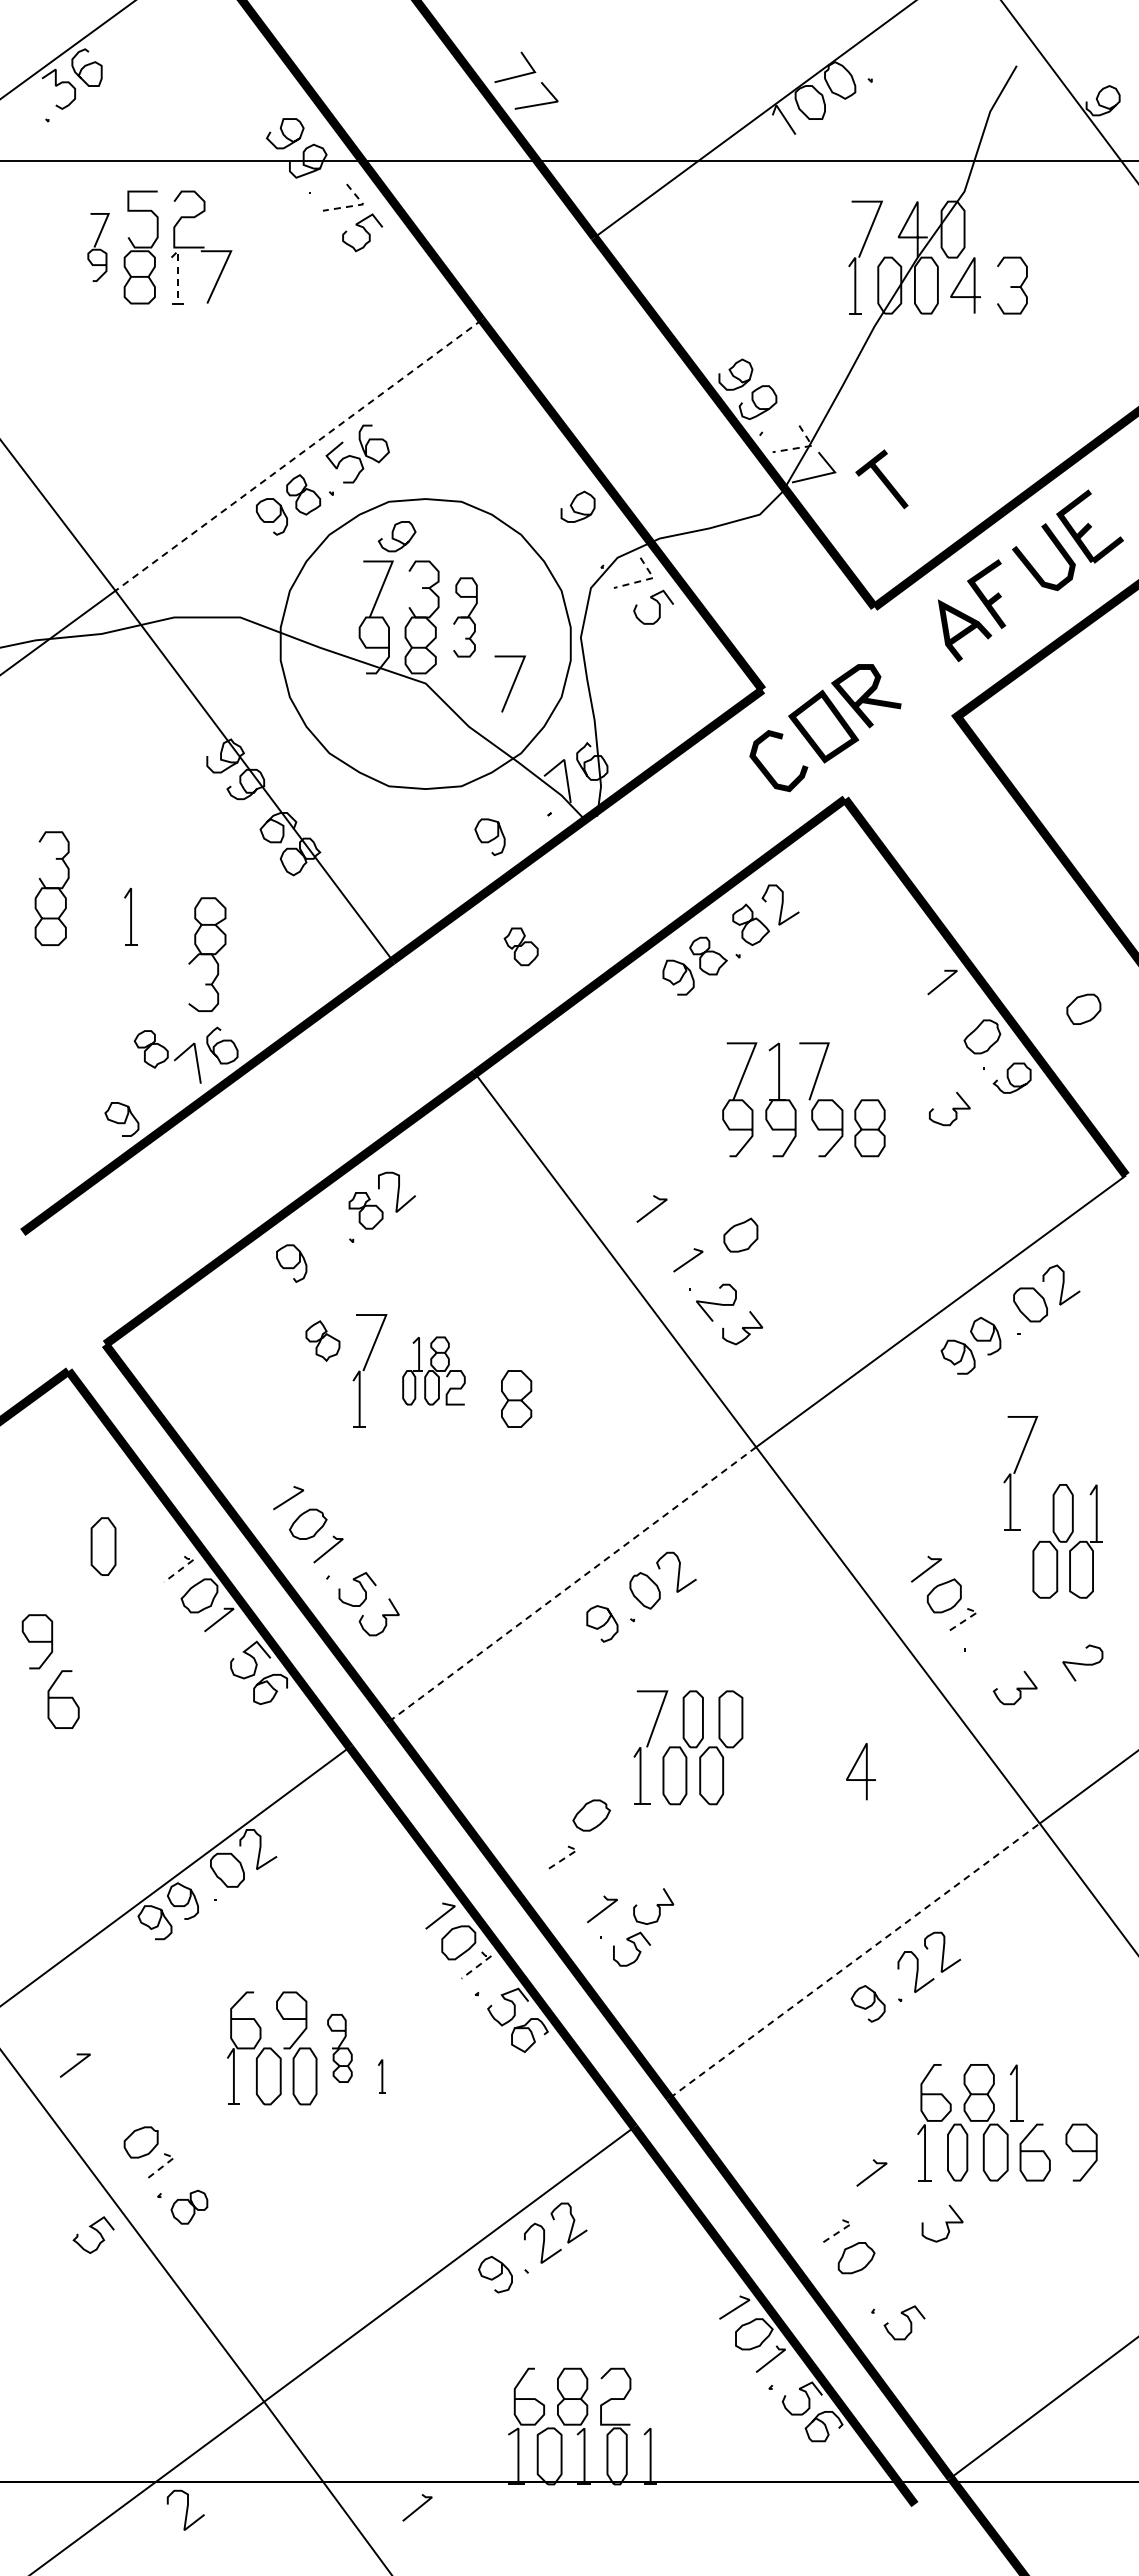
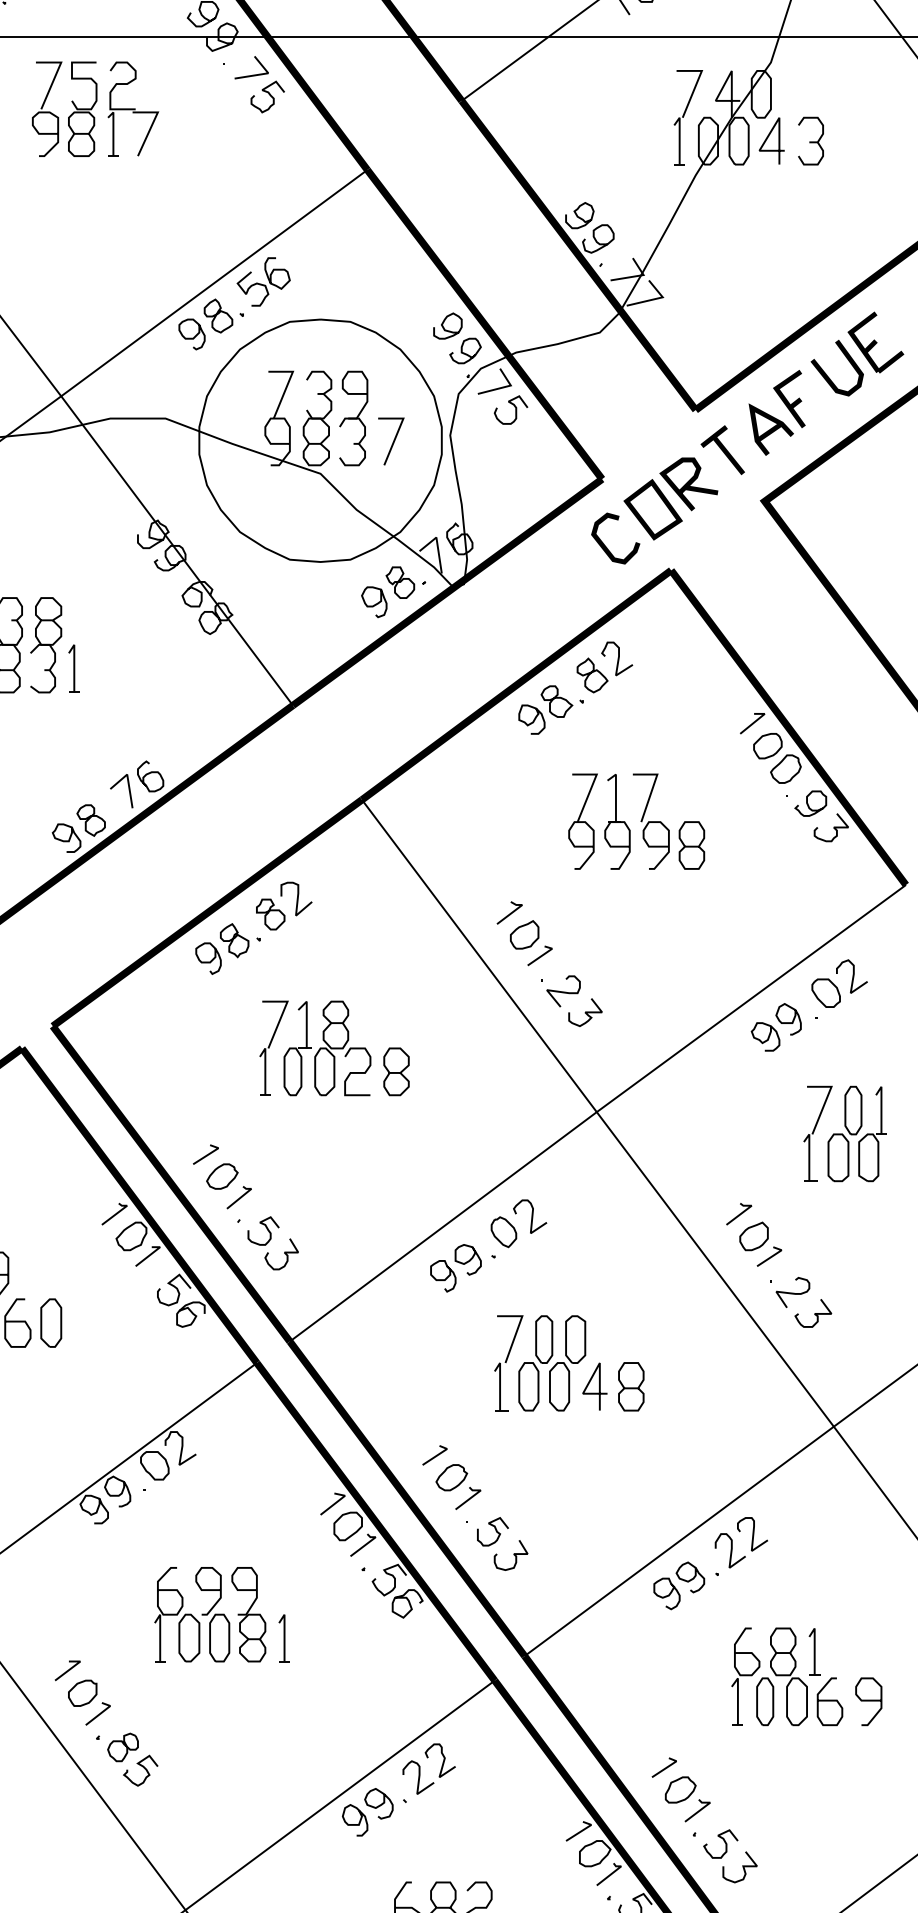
line: (356, 205) -> (262, 74), dashed -> solid
part: (98, 247) -> (47, 109), size x1.67
line: (177, 271) -> (113, 129), dashed -> solid
line: (804, 447) -> (637, 276), dashed -> solid
line: (298, 455) -> (214, 283), dashed -> solid
part: (881, 479) -> (722, 450), moved
curve: (395, 538) -> (464, 352), moved
line: (645, 579) -> (504, 386), dashed -> solid
part: (465, 617) -> (353, 418), size x1.43
line: (512, 683) -> (393, 441), moved
part: (520, 946) -> (399, 582), moved
part: (207, 954) -> (46, 645), moved
part: (1083, 1008) -> (767, 745), moved
part: (150, 1049) -> (90, 820), moved
curve: (952, 1108) -> (833, 827), moved
part: (740, 1234) -> (524, 934), moved
part: (322, 1340) -> (234, 940), moved
part: (433, 1370) -> (327, 1048), size x1.67
part: (1067, 1541) -> (857, 1134), moved
part: (103, 1546) -> (51, 1323), moved
line: (184, 1566) -> (118, 1211), dashed -> solid
line: (573, 1584) -> (444, 1226), dashed -> solid
line: (967, 1618) -> (773, 1255), dashed -> solid
curve: (575, 1645) -> (445, 1277), added
curve: (1082, 1663) -> (792, 1292), moved
line: (866, 1771) -> (599, 1386), moved
curve: (797, 1776) -> (631, 1387), added
part: (591, 1815) -> (451, 1477), moved
line: (566, 1857) -> (438, 1455), dashed -> solid
curve: (656, 1905) -> (513, 1554), moved
line: (855, 1960) -> (679, 1541), dashed -> solid
line: (482, 1962) -> (368, 1542), dashed -> solid
curve: (841, 2024) -> (668, 1594), added
part: (339, 2048) -> (248, 1614), size x1.67
line: (74, 2065) -> (67, 1670), moved
part: (381, 2076) -> (283, 1638), size x1.67
line: (164, 2165) -> (102, 1712), dashed -> solid
line: (871, 2173) -> (697, 1811), moved
curve: (945, 2223) -> (742, 1867), moved
line: (841, 2230) -> (668, 1766), dashed -> solid
curve: (96, 2231) -> (143, 1767), moved
curve: (466, 2299) -> (354, 1824), added

